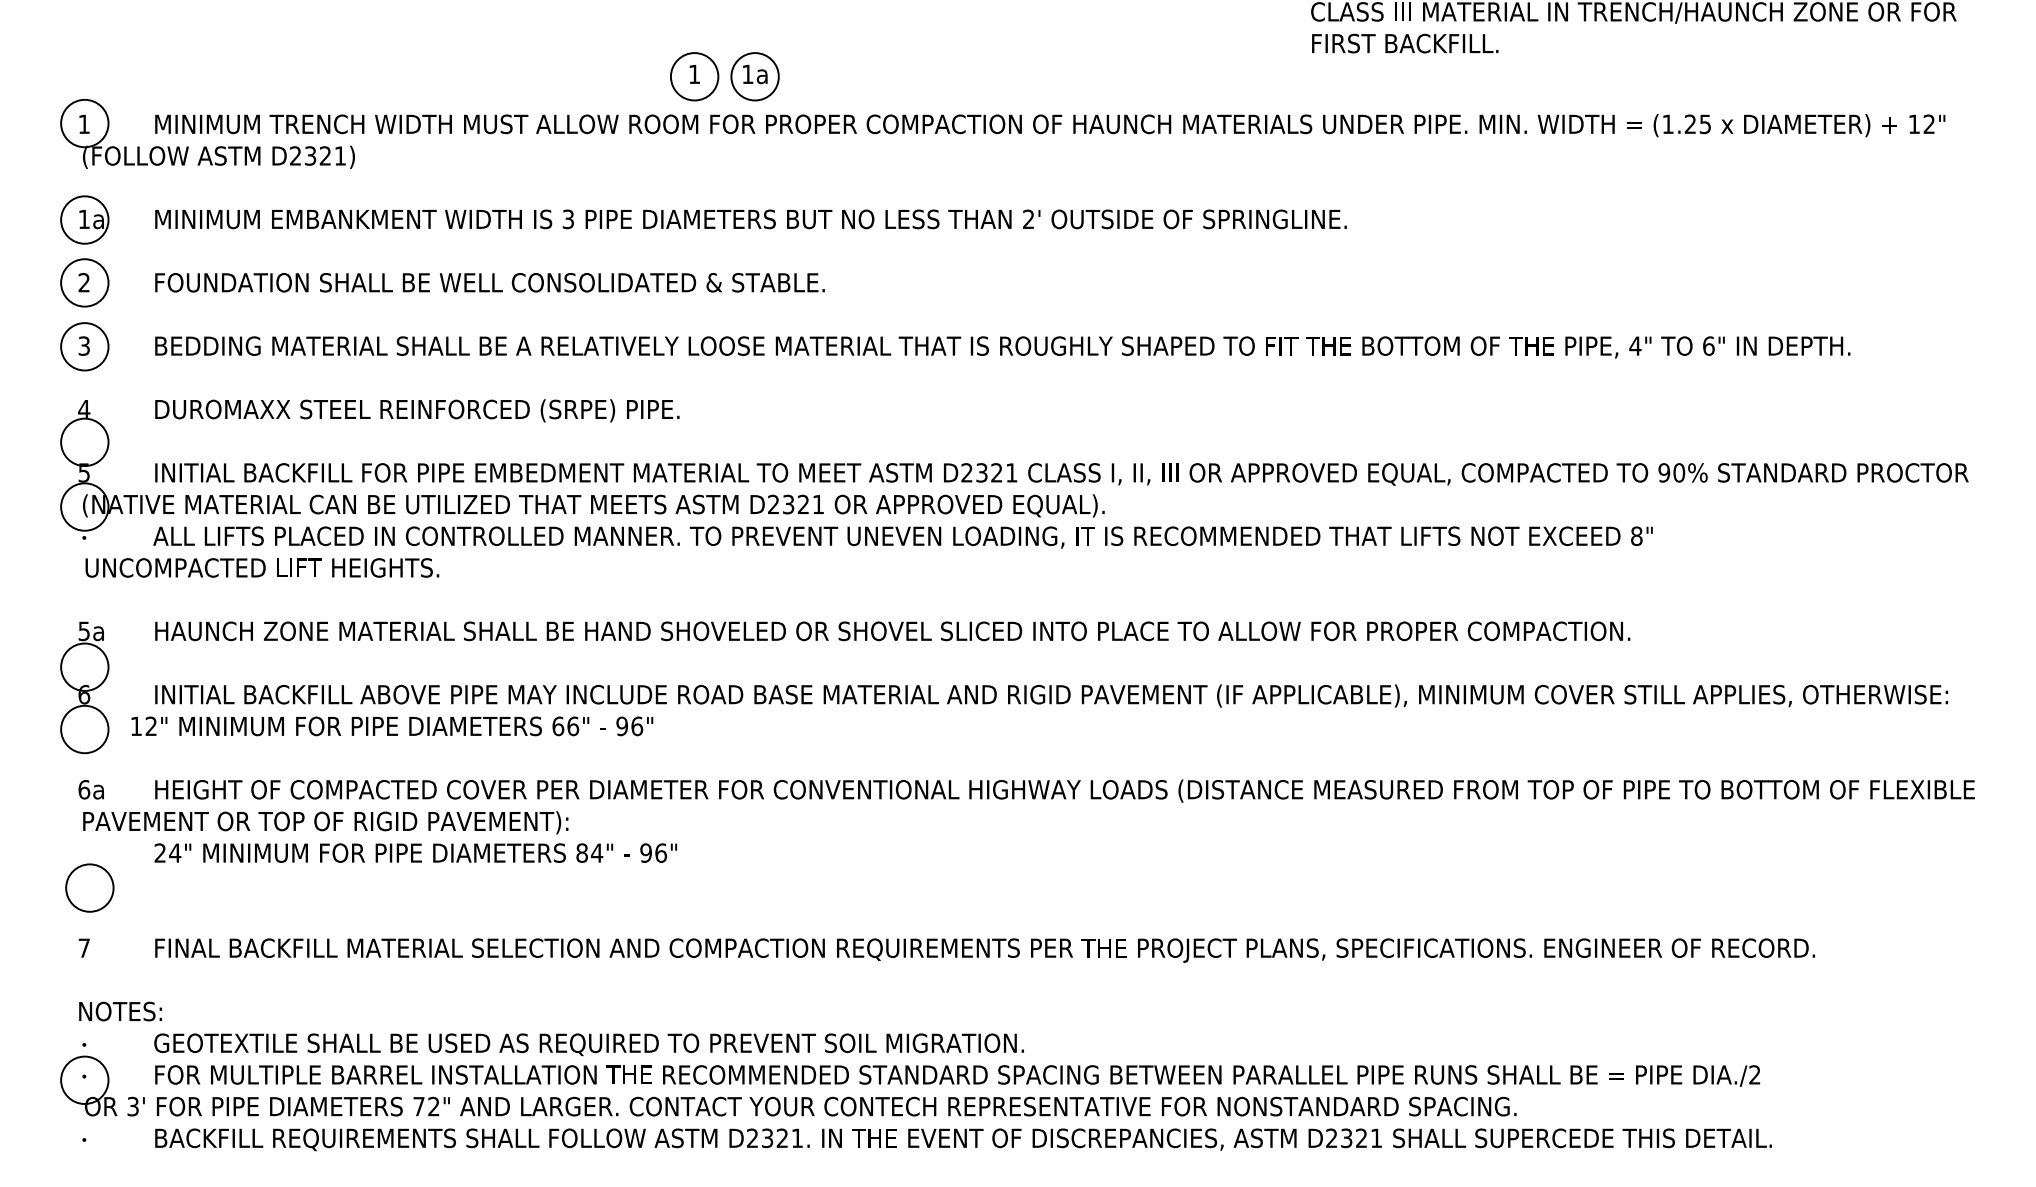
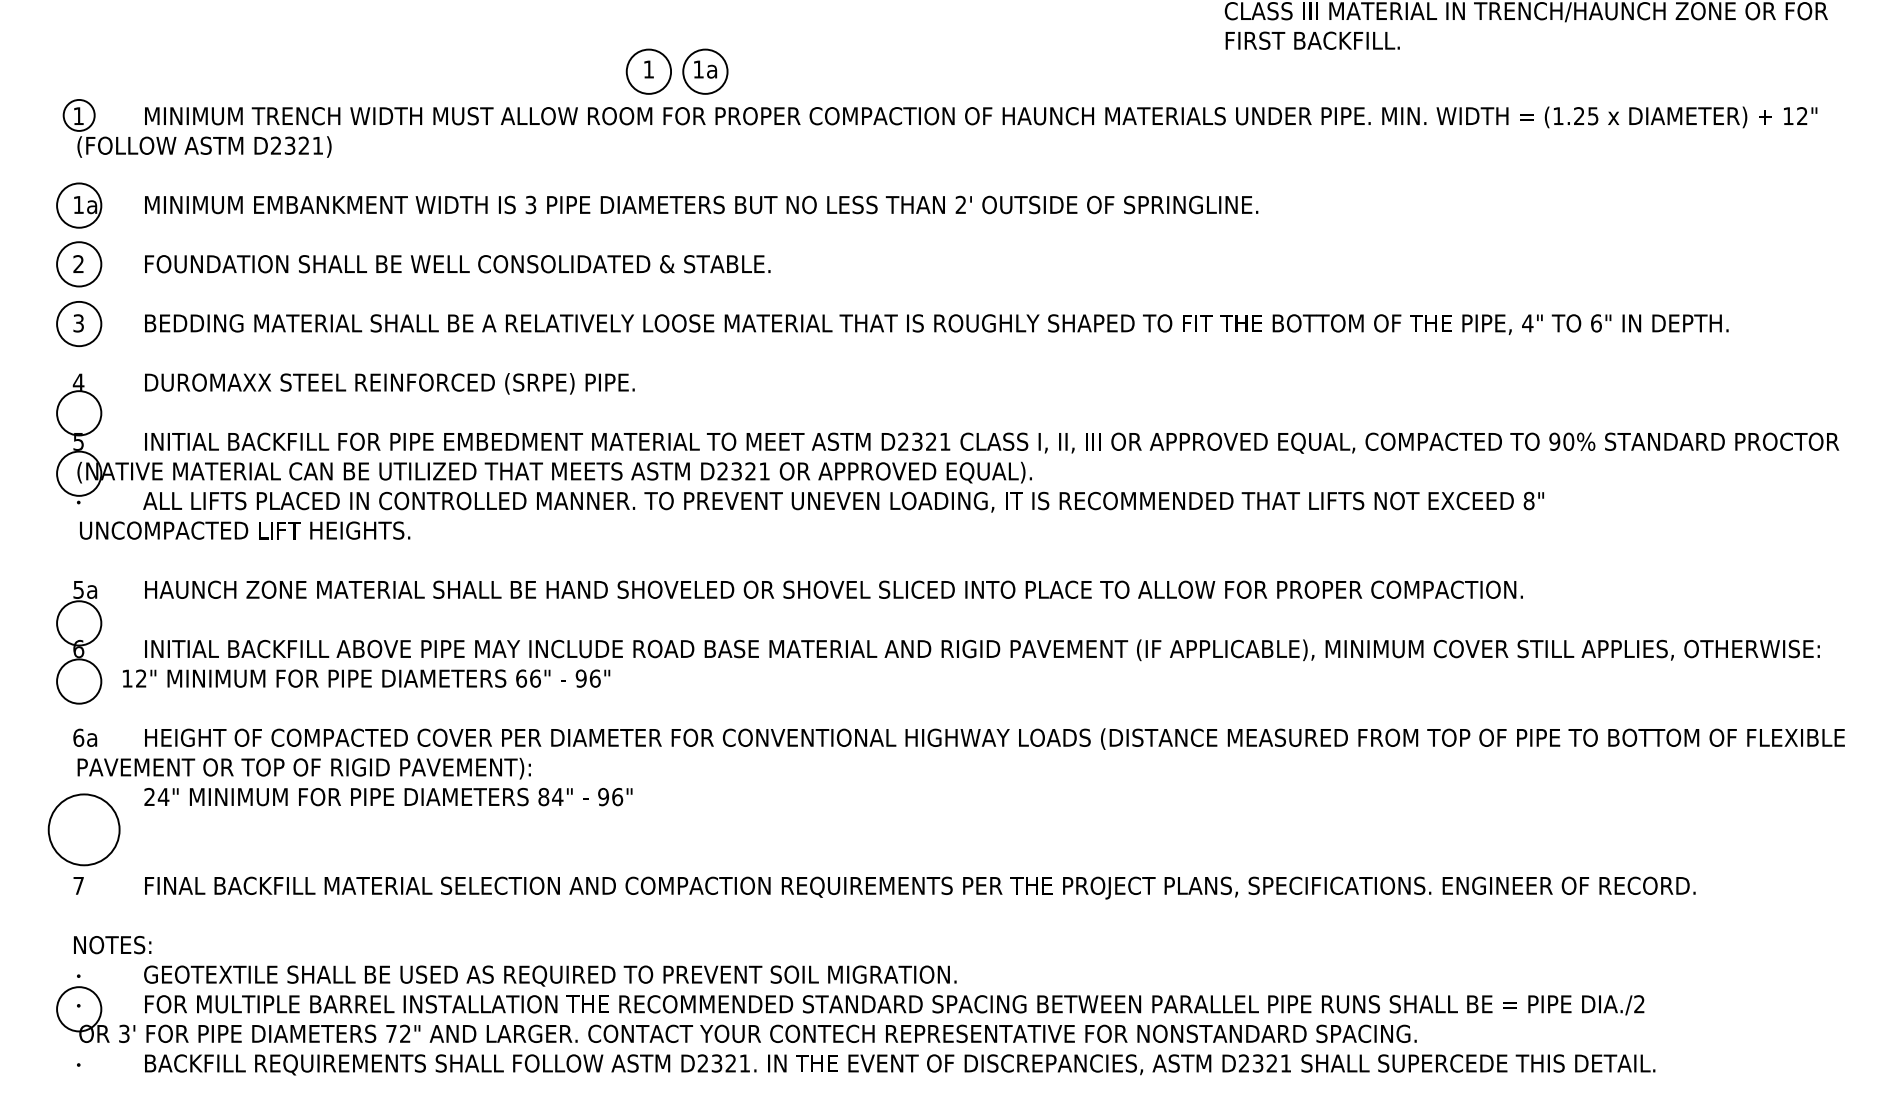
circle: (85, 123) -> (79, 115), size x0.7
circle: (89, 887) -> (83, 829), size x1.6

